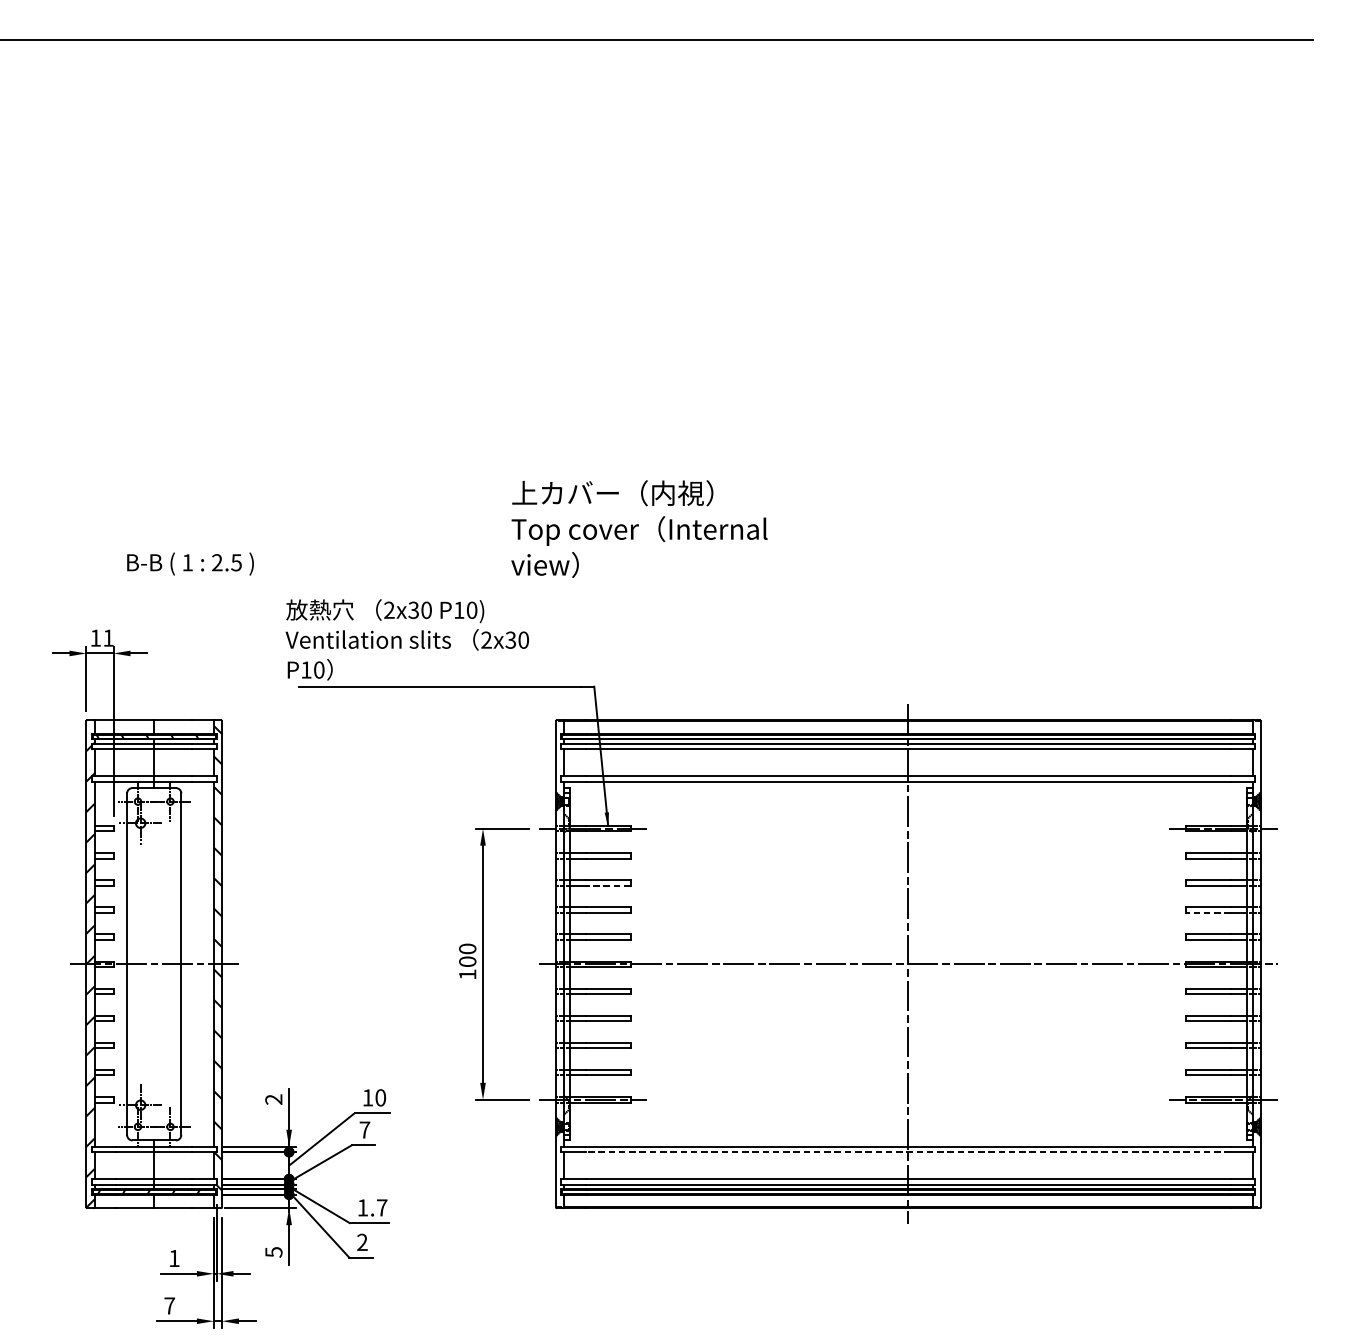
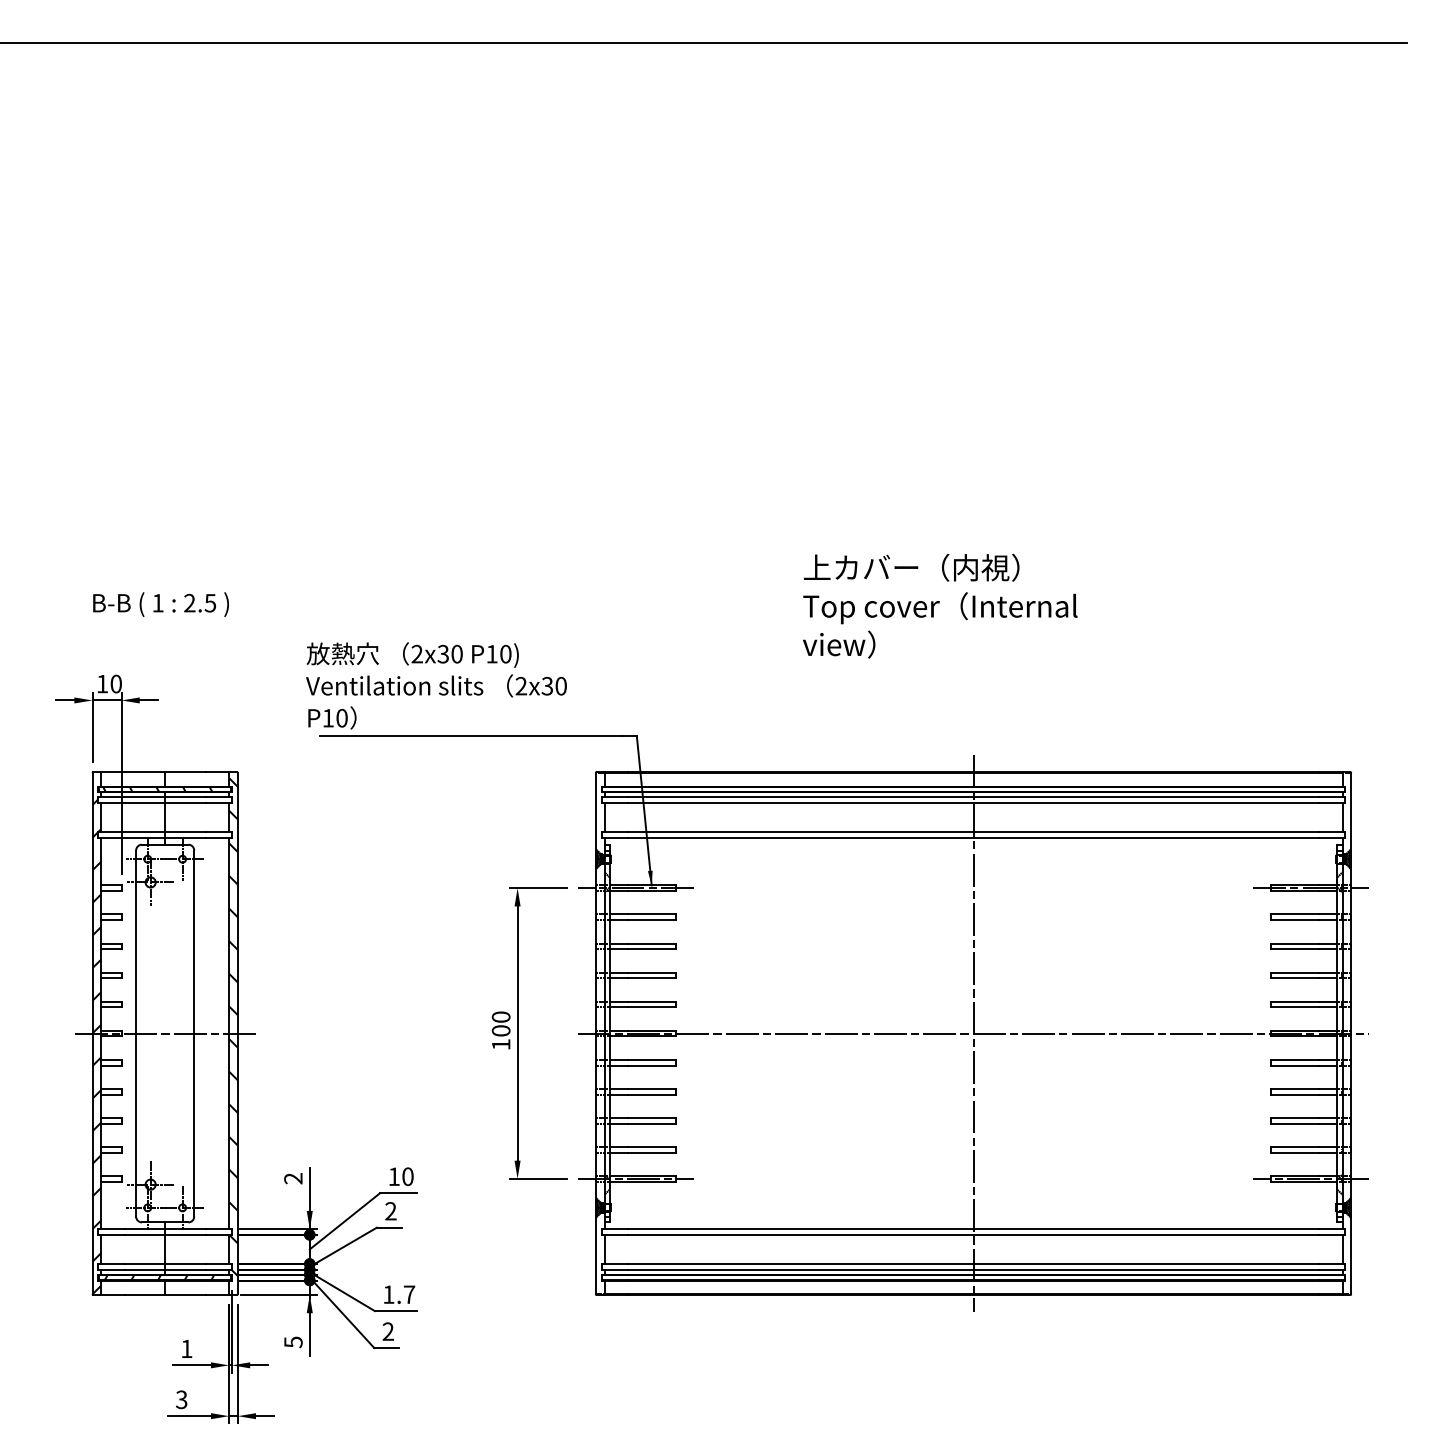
text: (639, 528) -> (940, 605), moved
text: (189, 563) -> (160, 604), moved
text: (107, 637) -> (115, 683), 11 -> 10
line: (607, 885) -> (651, 949), dashed -> solid
line: (1208, 912) -> (1295, 978), dashed -> solid
text: (364, 1130) -> (390, 1211), 7 -> 2
line: (908, 1151) -> (973, 1234), dashed -> solid
text: (169, 1305) -> (181, 1399), 7 -> 3

